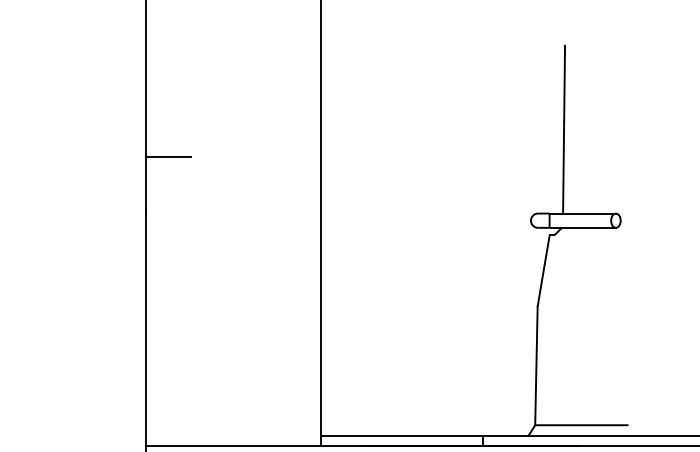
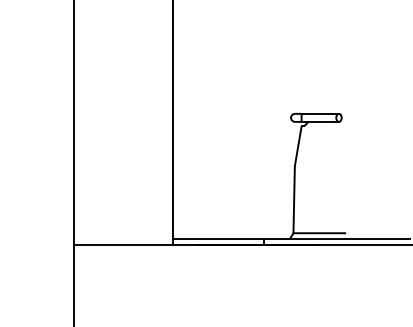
line: (563, 129) -> (309, 66), removed
line: (168, 157) -> (86, 82), removed

